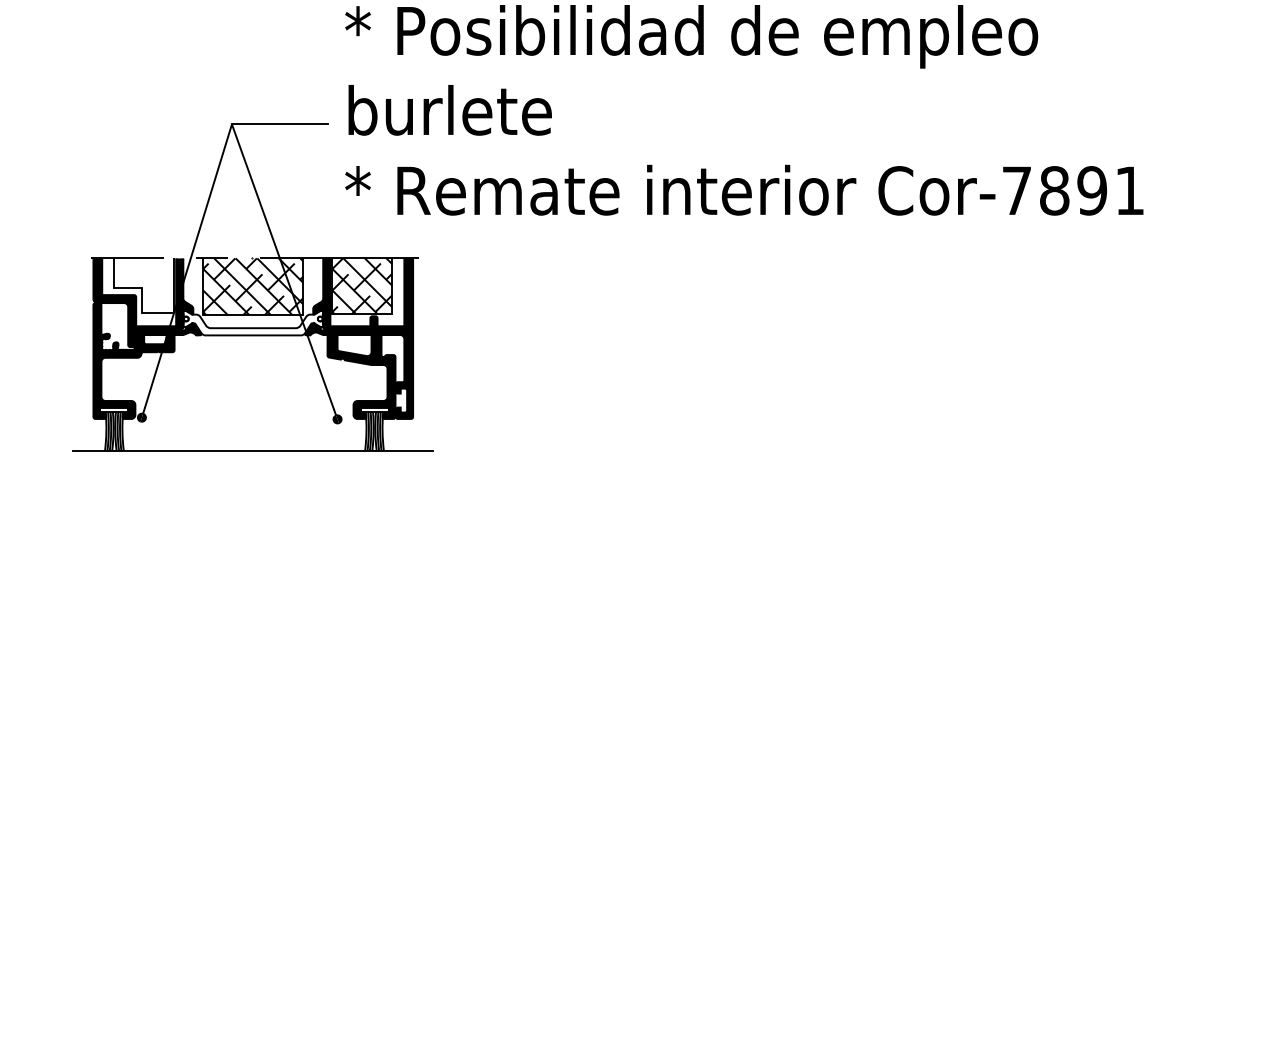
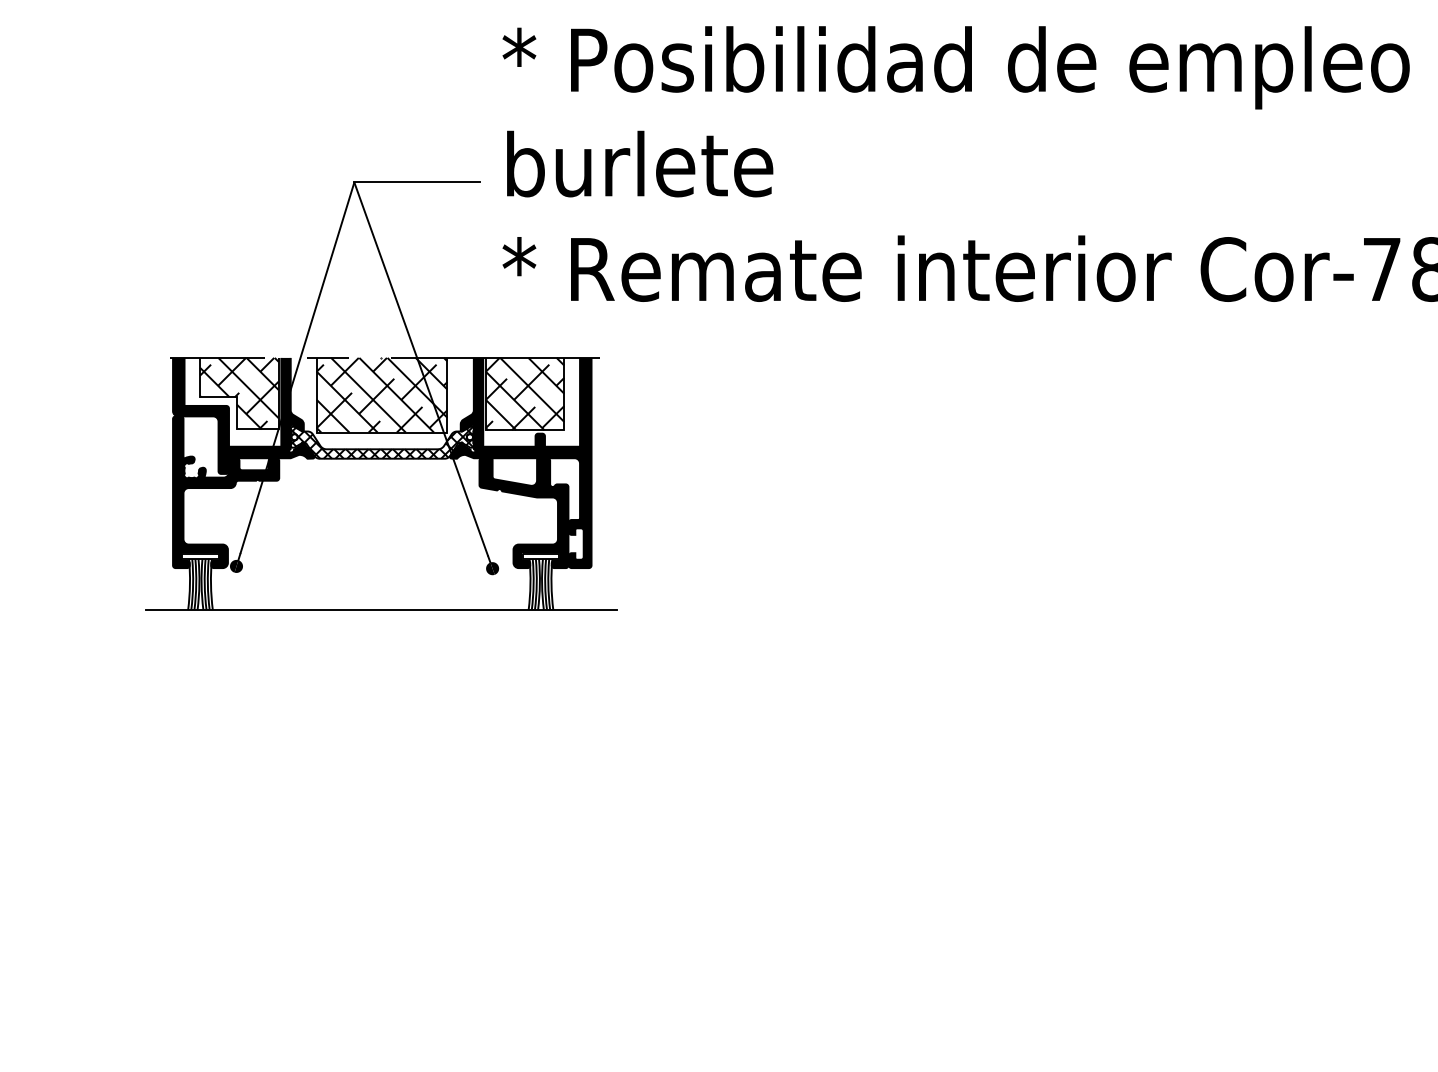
hatch: (144, 285) -> (239, 393), added
hatch: (252, 323) -> (381, 443), added

